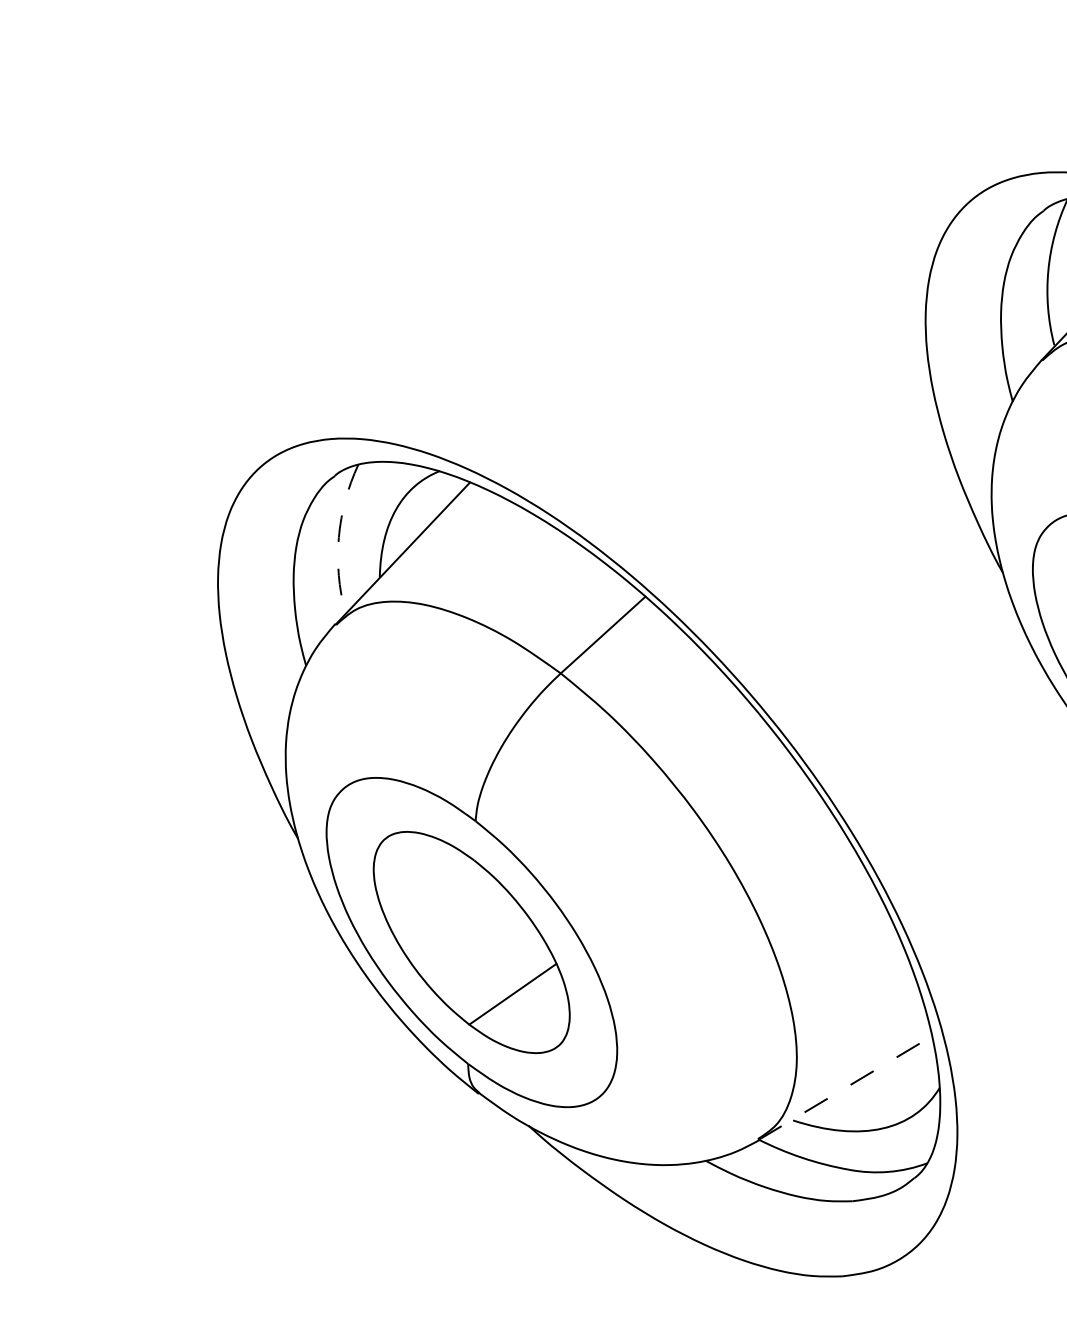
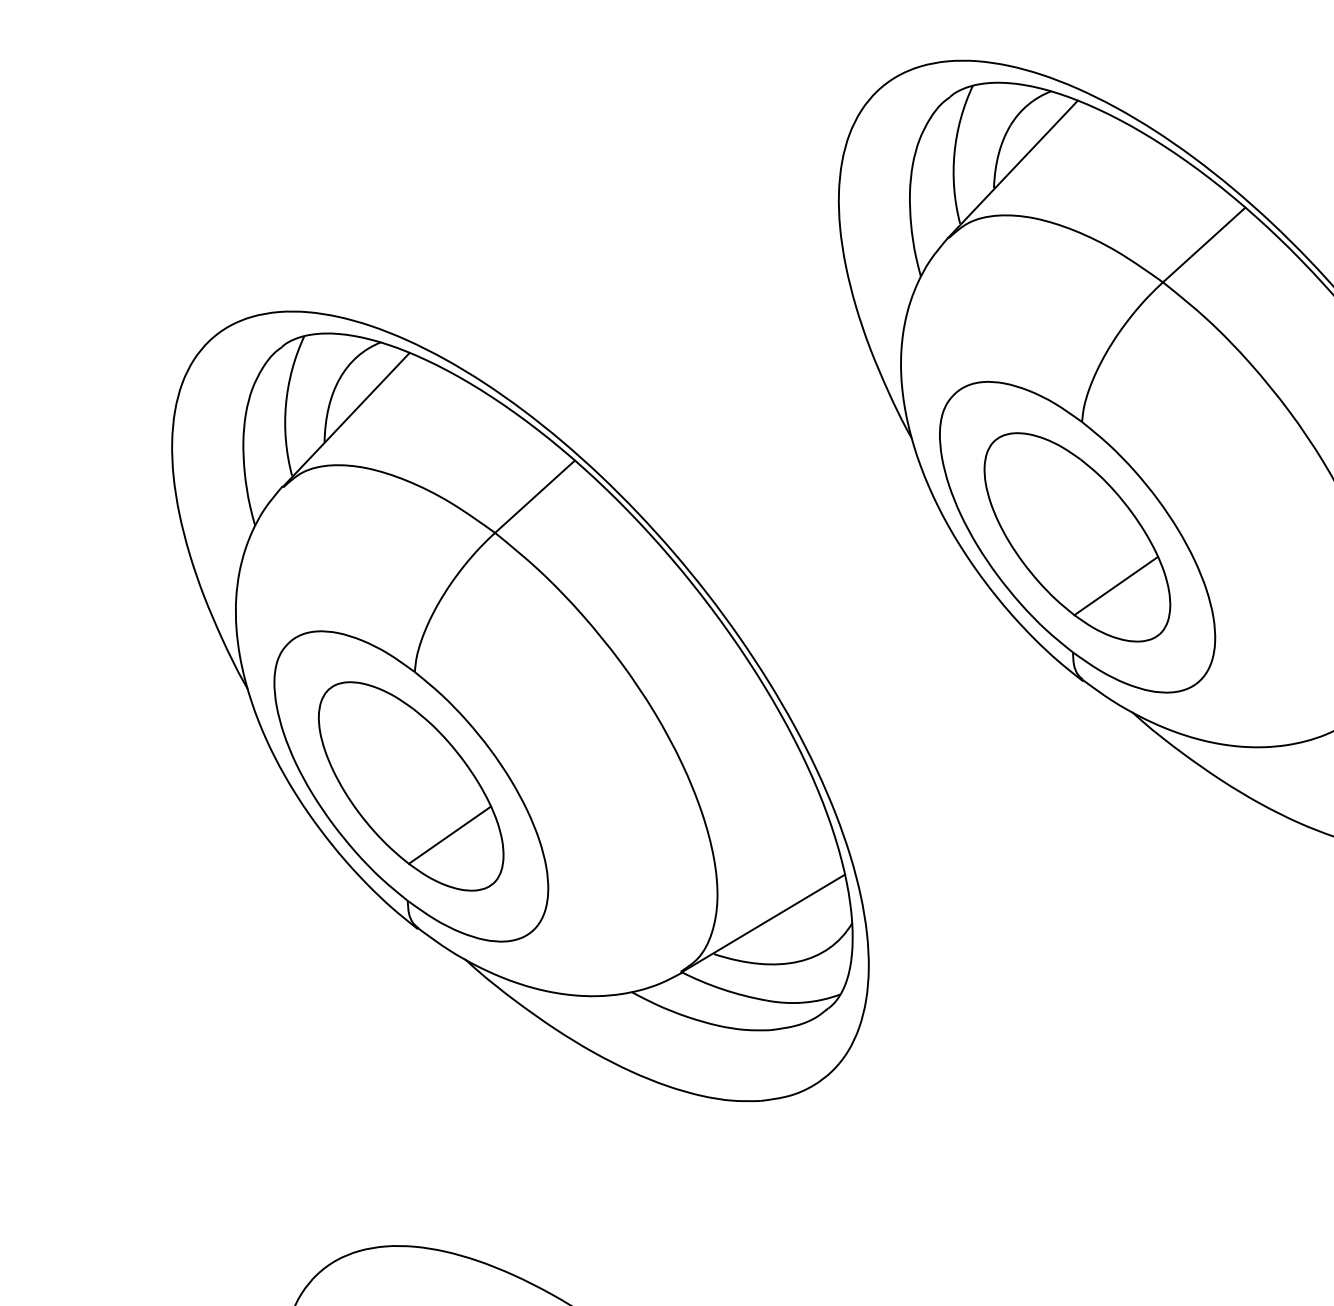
arc: (338, 537) -> (285, 404), dashed -> solid
line: (845, 1087) -> (763, 923), dashed -> solid

